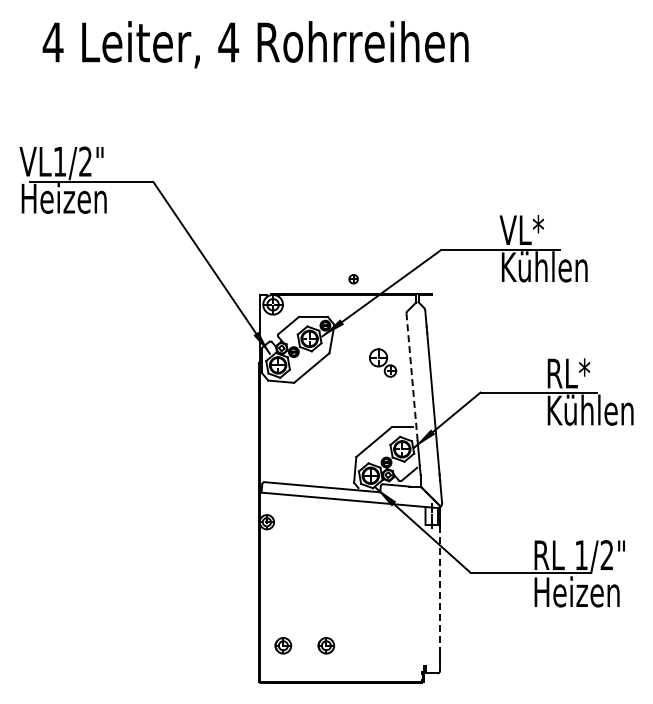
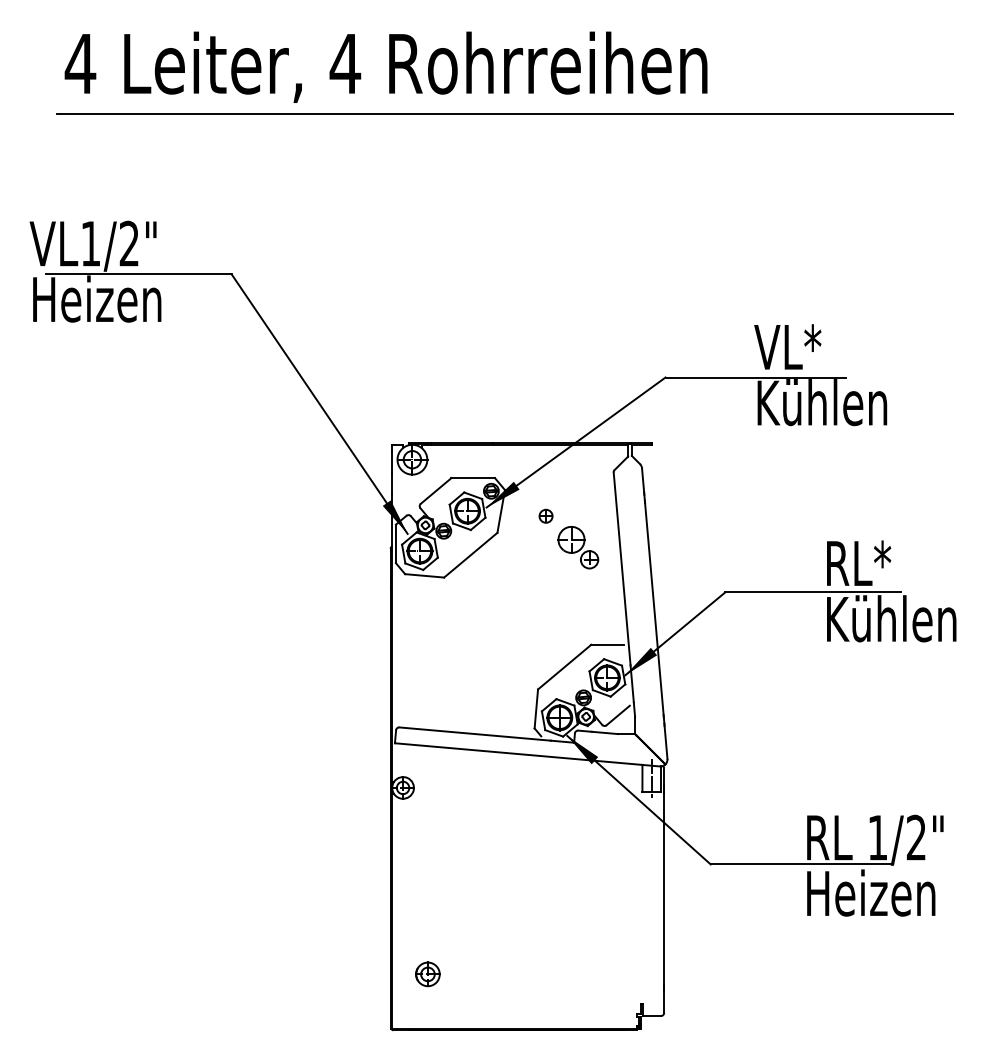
line: (334, 75) -> (505, 113), added
part: (353, 279) -> (545, 516), moved
line: (412, 377) -> (622, 569), dashed -> solid
line: (439, 589) -> (663, 889), dashed -> solid
part: (326, 645) -> (493, 973), removed

